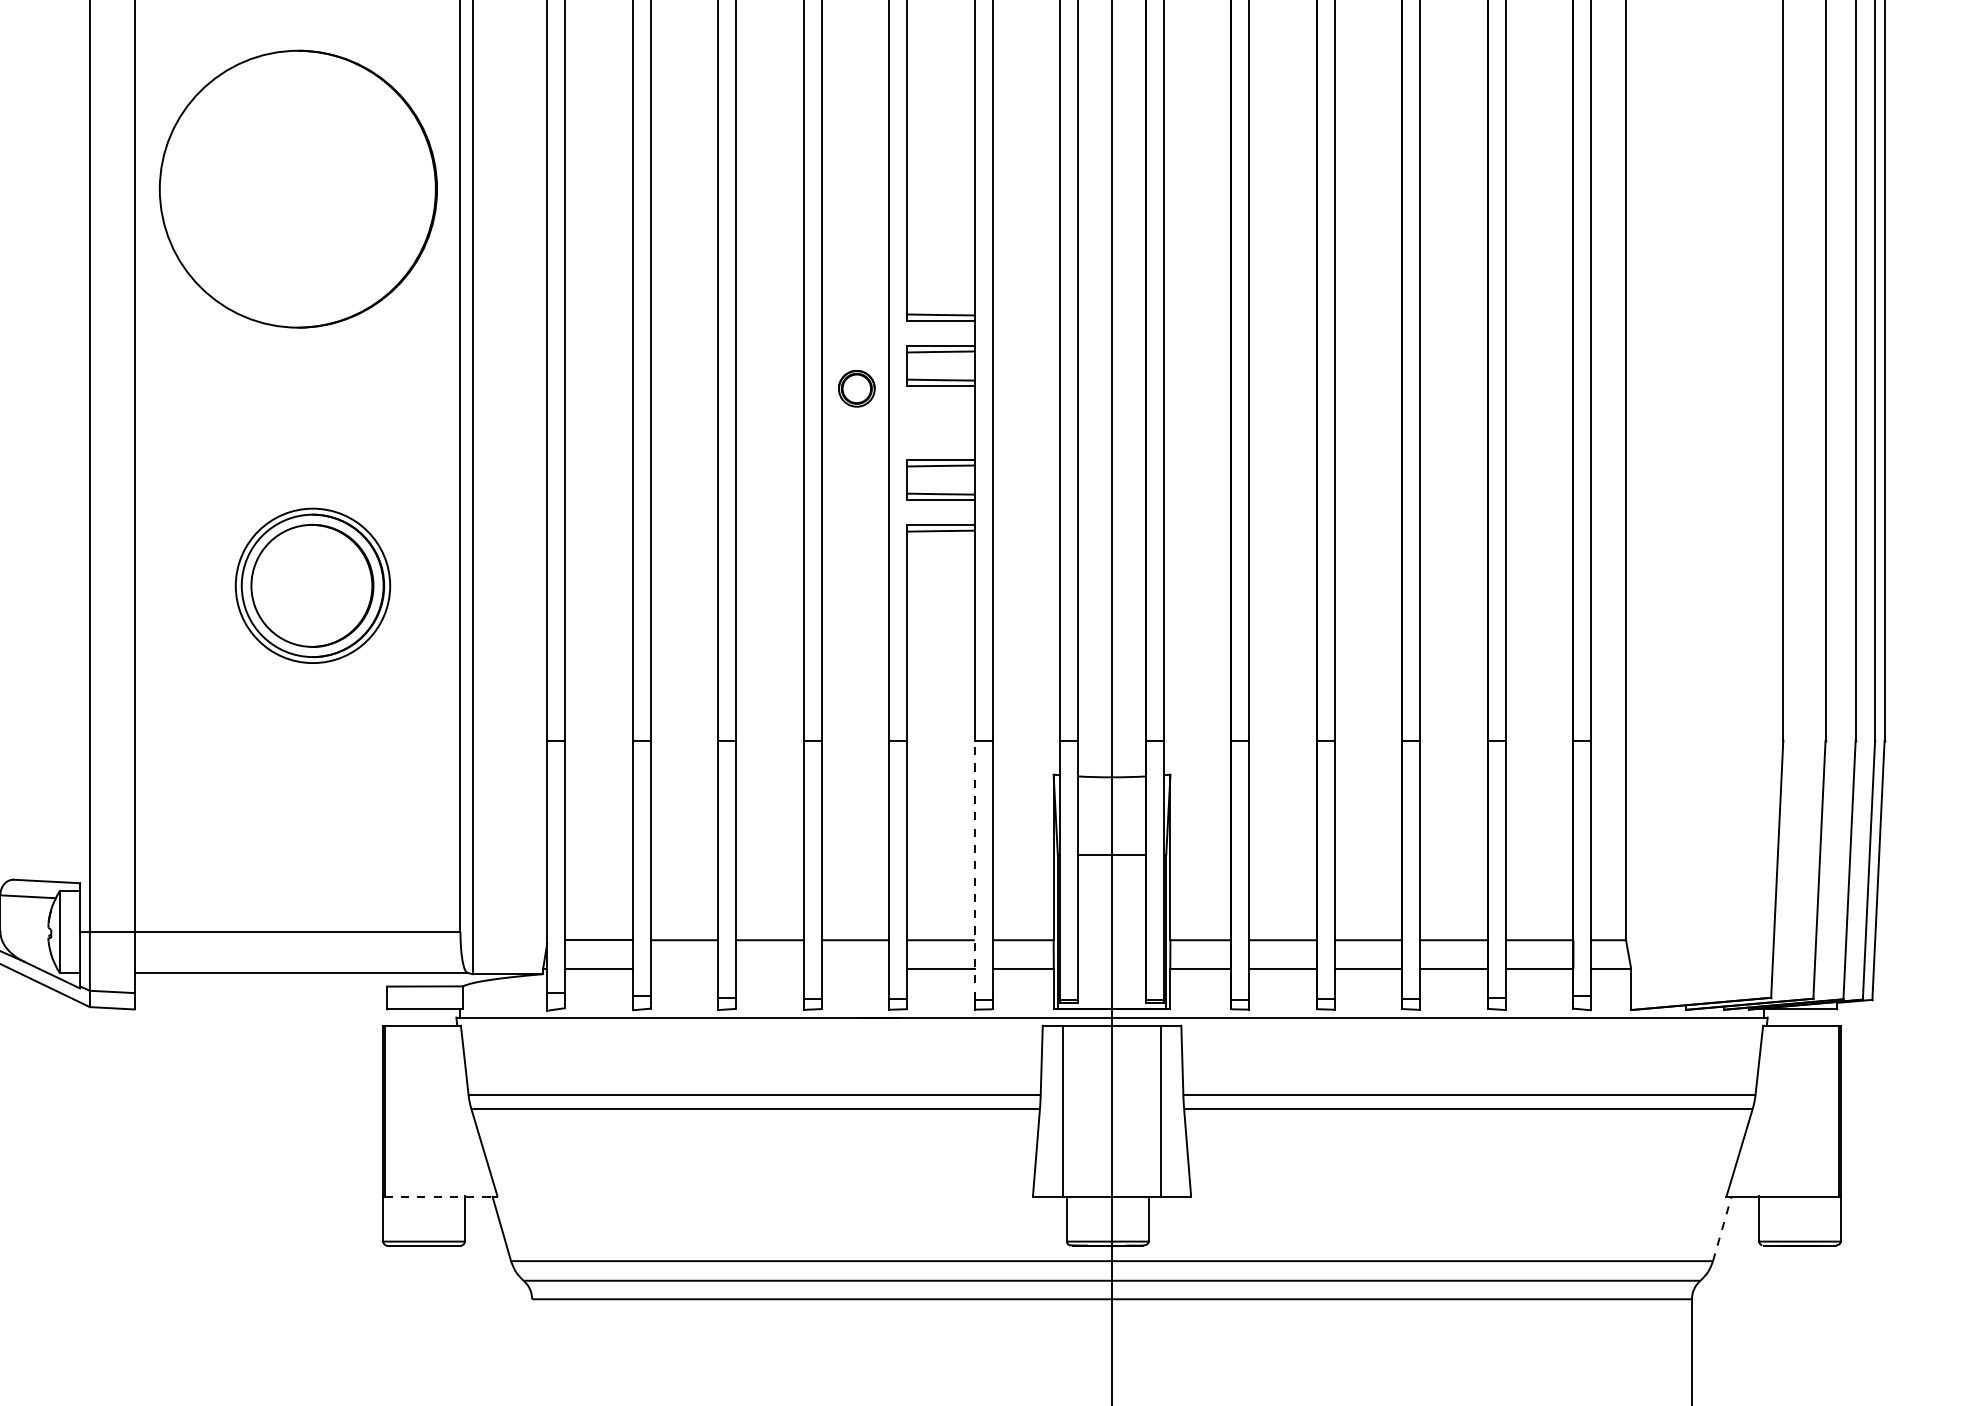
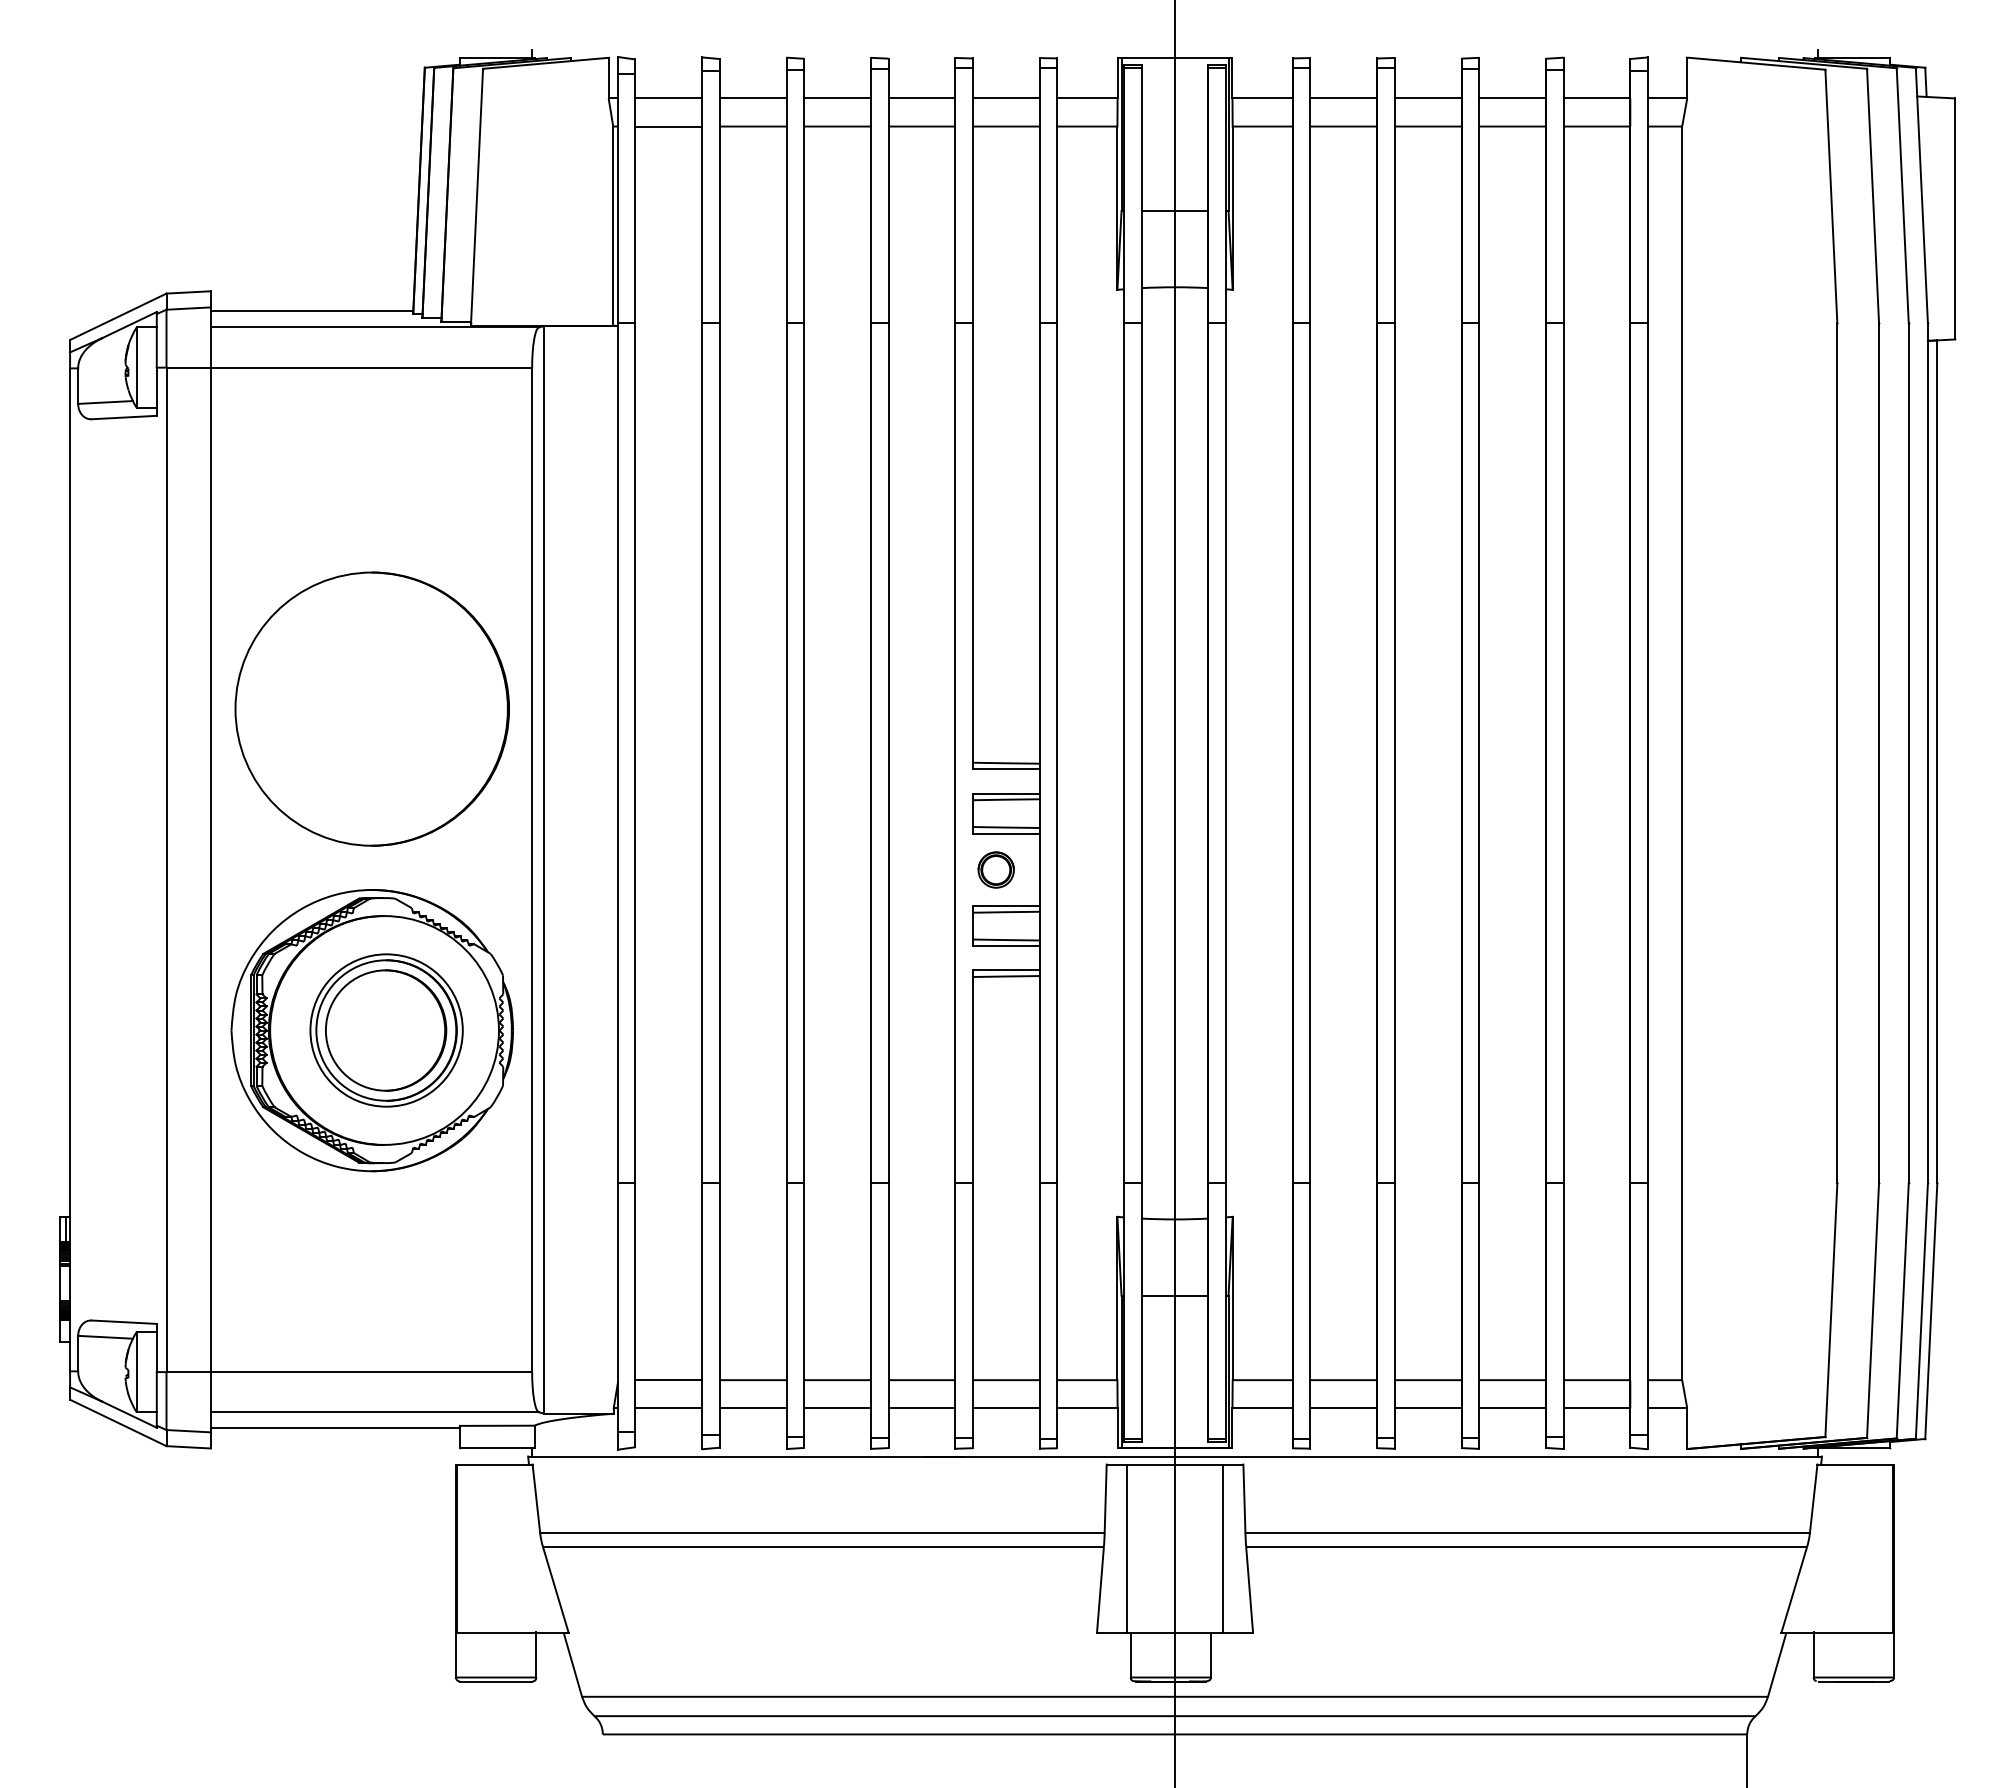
part: (297, 188) -> (371, 708), moved
part: (856, 388) -> (995, 869), moved
part: (297, 585) -> (371, 1030), added
line: (974, 870) -> (1039, 1311), dashed -> solid
line: (683, 968) -> (752, 1408), added
line: (769, 968) -> (837, 1408), added
line: (855, 968) -> (921, 1408), added
line: (260, 989) -> (334, 1428), added
line: (441, 1196) -> (513, 1633), dashed -> solid
line: (1722, 1228) -> (1777, 1664), dashed -> solid

